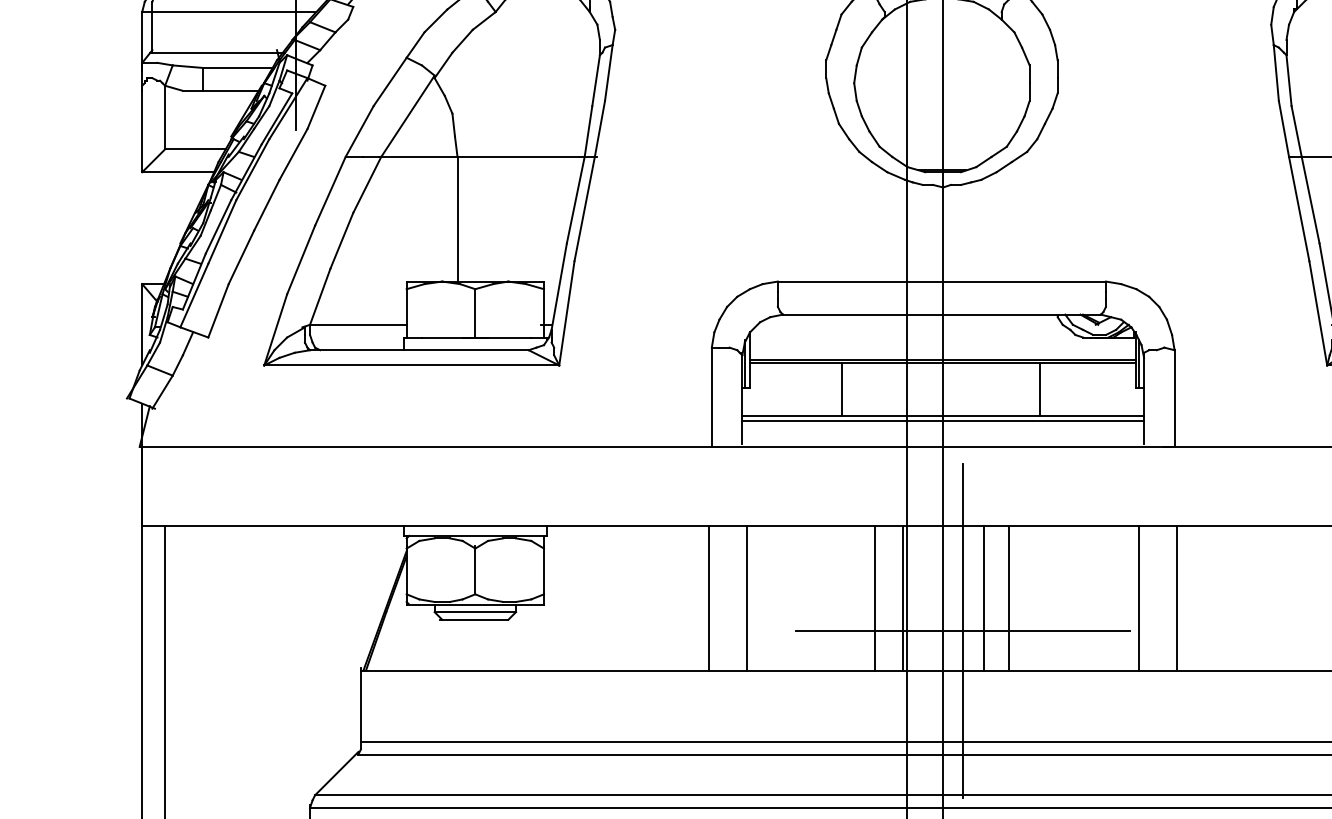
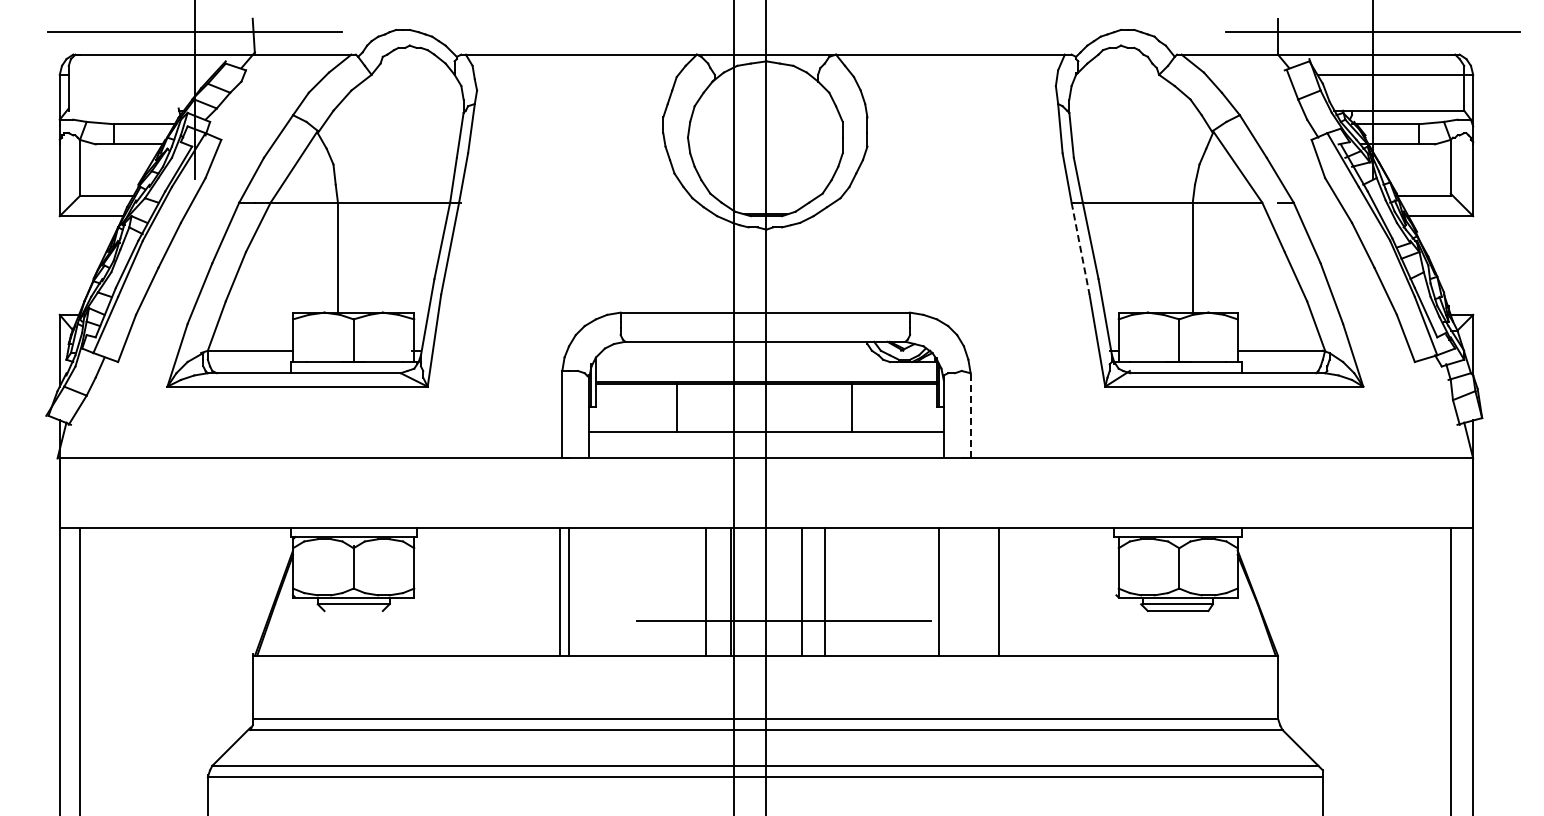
line: (233, 11) -> (140, 74), removed
line: (213, 52) -> (122, 110), removed
line: (1299, 208) -> (1080, 248), solid -> dashed
line: (1174, 398) -> (970, 415), solid -> dashed
line: (943, 421) -> (766, 436), removed
line: (747, 597) -> (568, 591), moved
line: (1176, 597) -> (998, 591), moved
line: (474, 620) -> (352, 611), removed
line: (963, 630) -> (784, 620), removed

